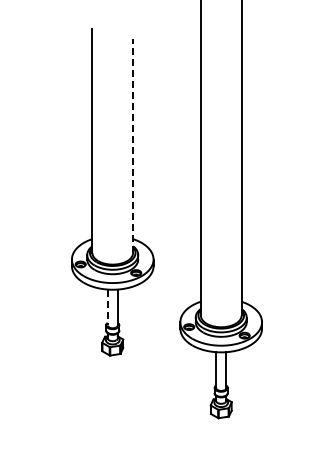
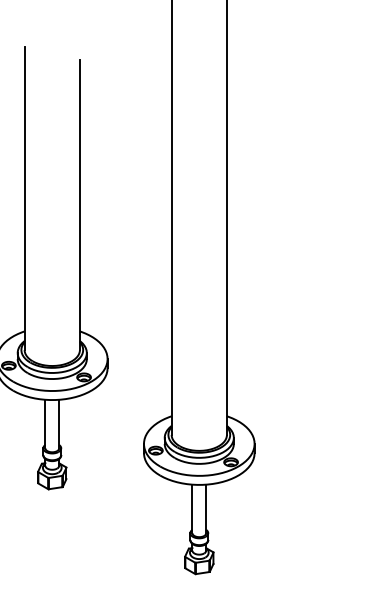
line: (133, 145) -> (80, 204), dashed -> solid
line: (107, 307) -> (45, 424), dashed -> solid

